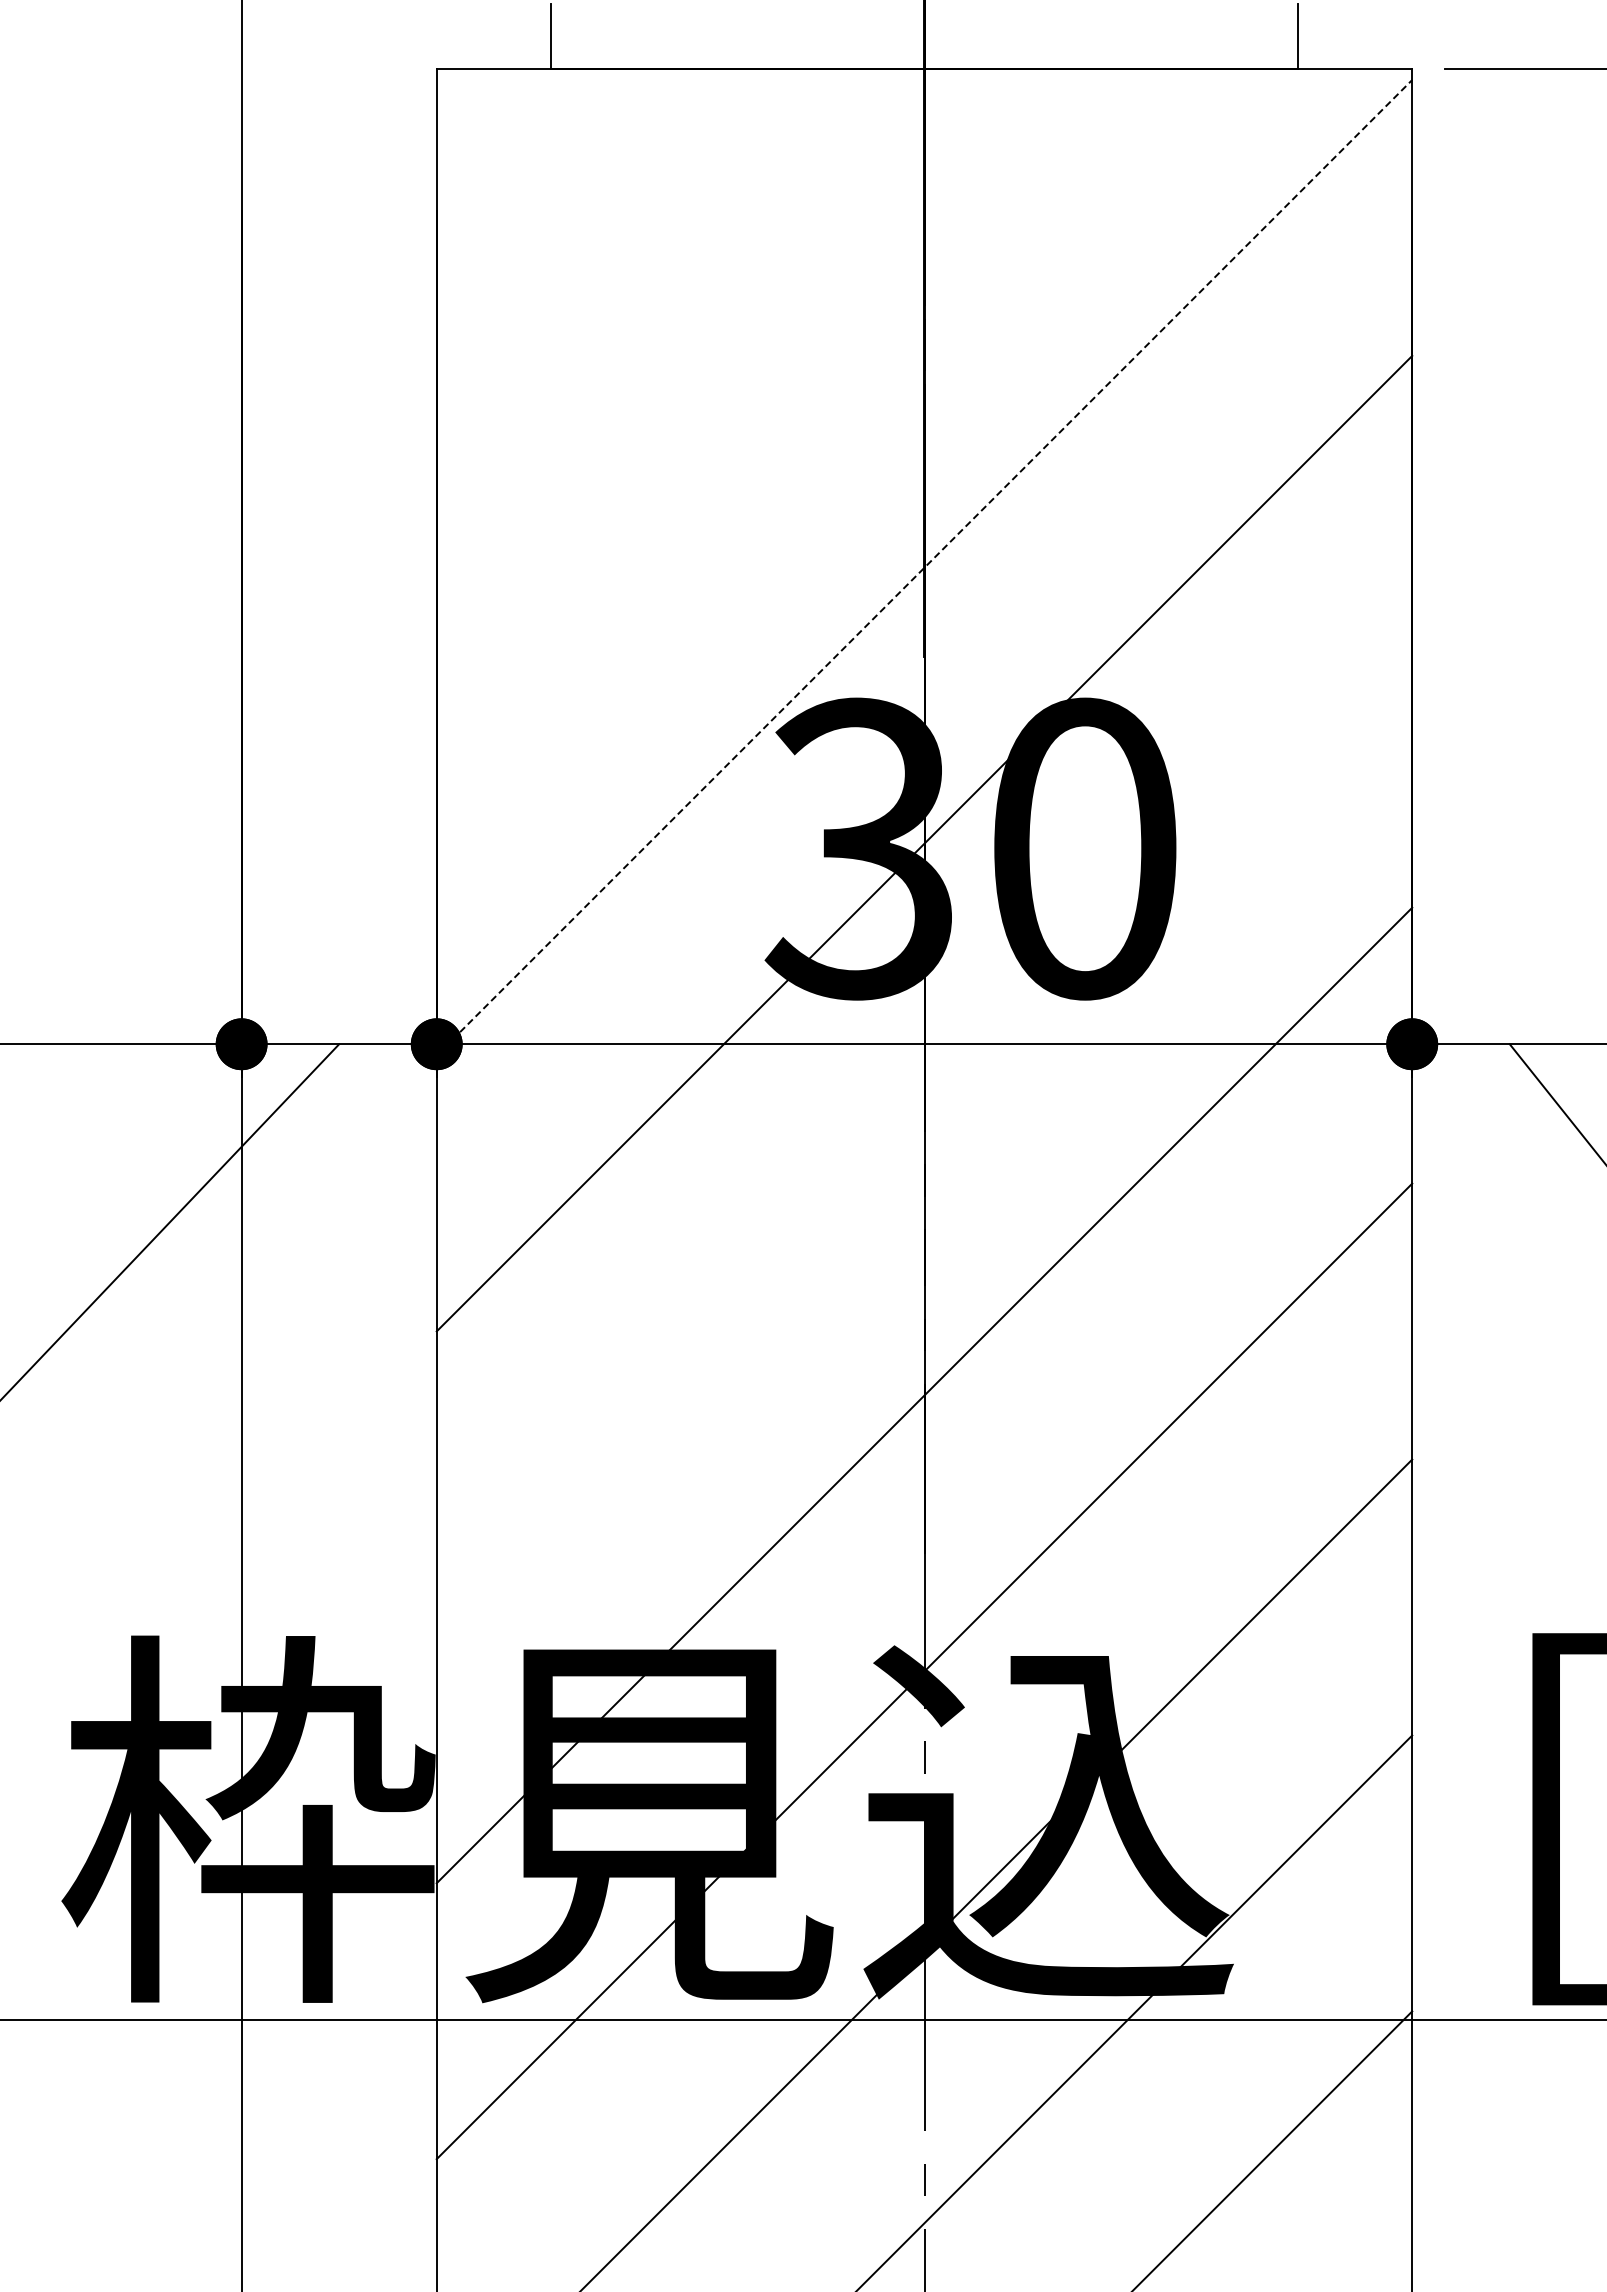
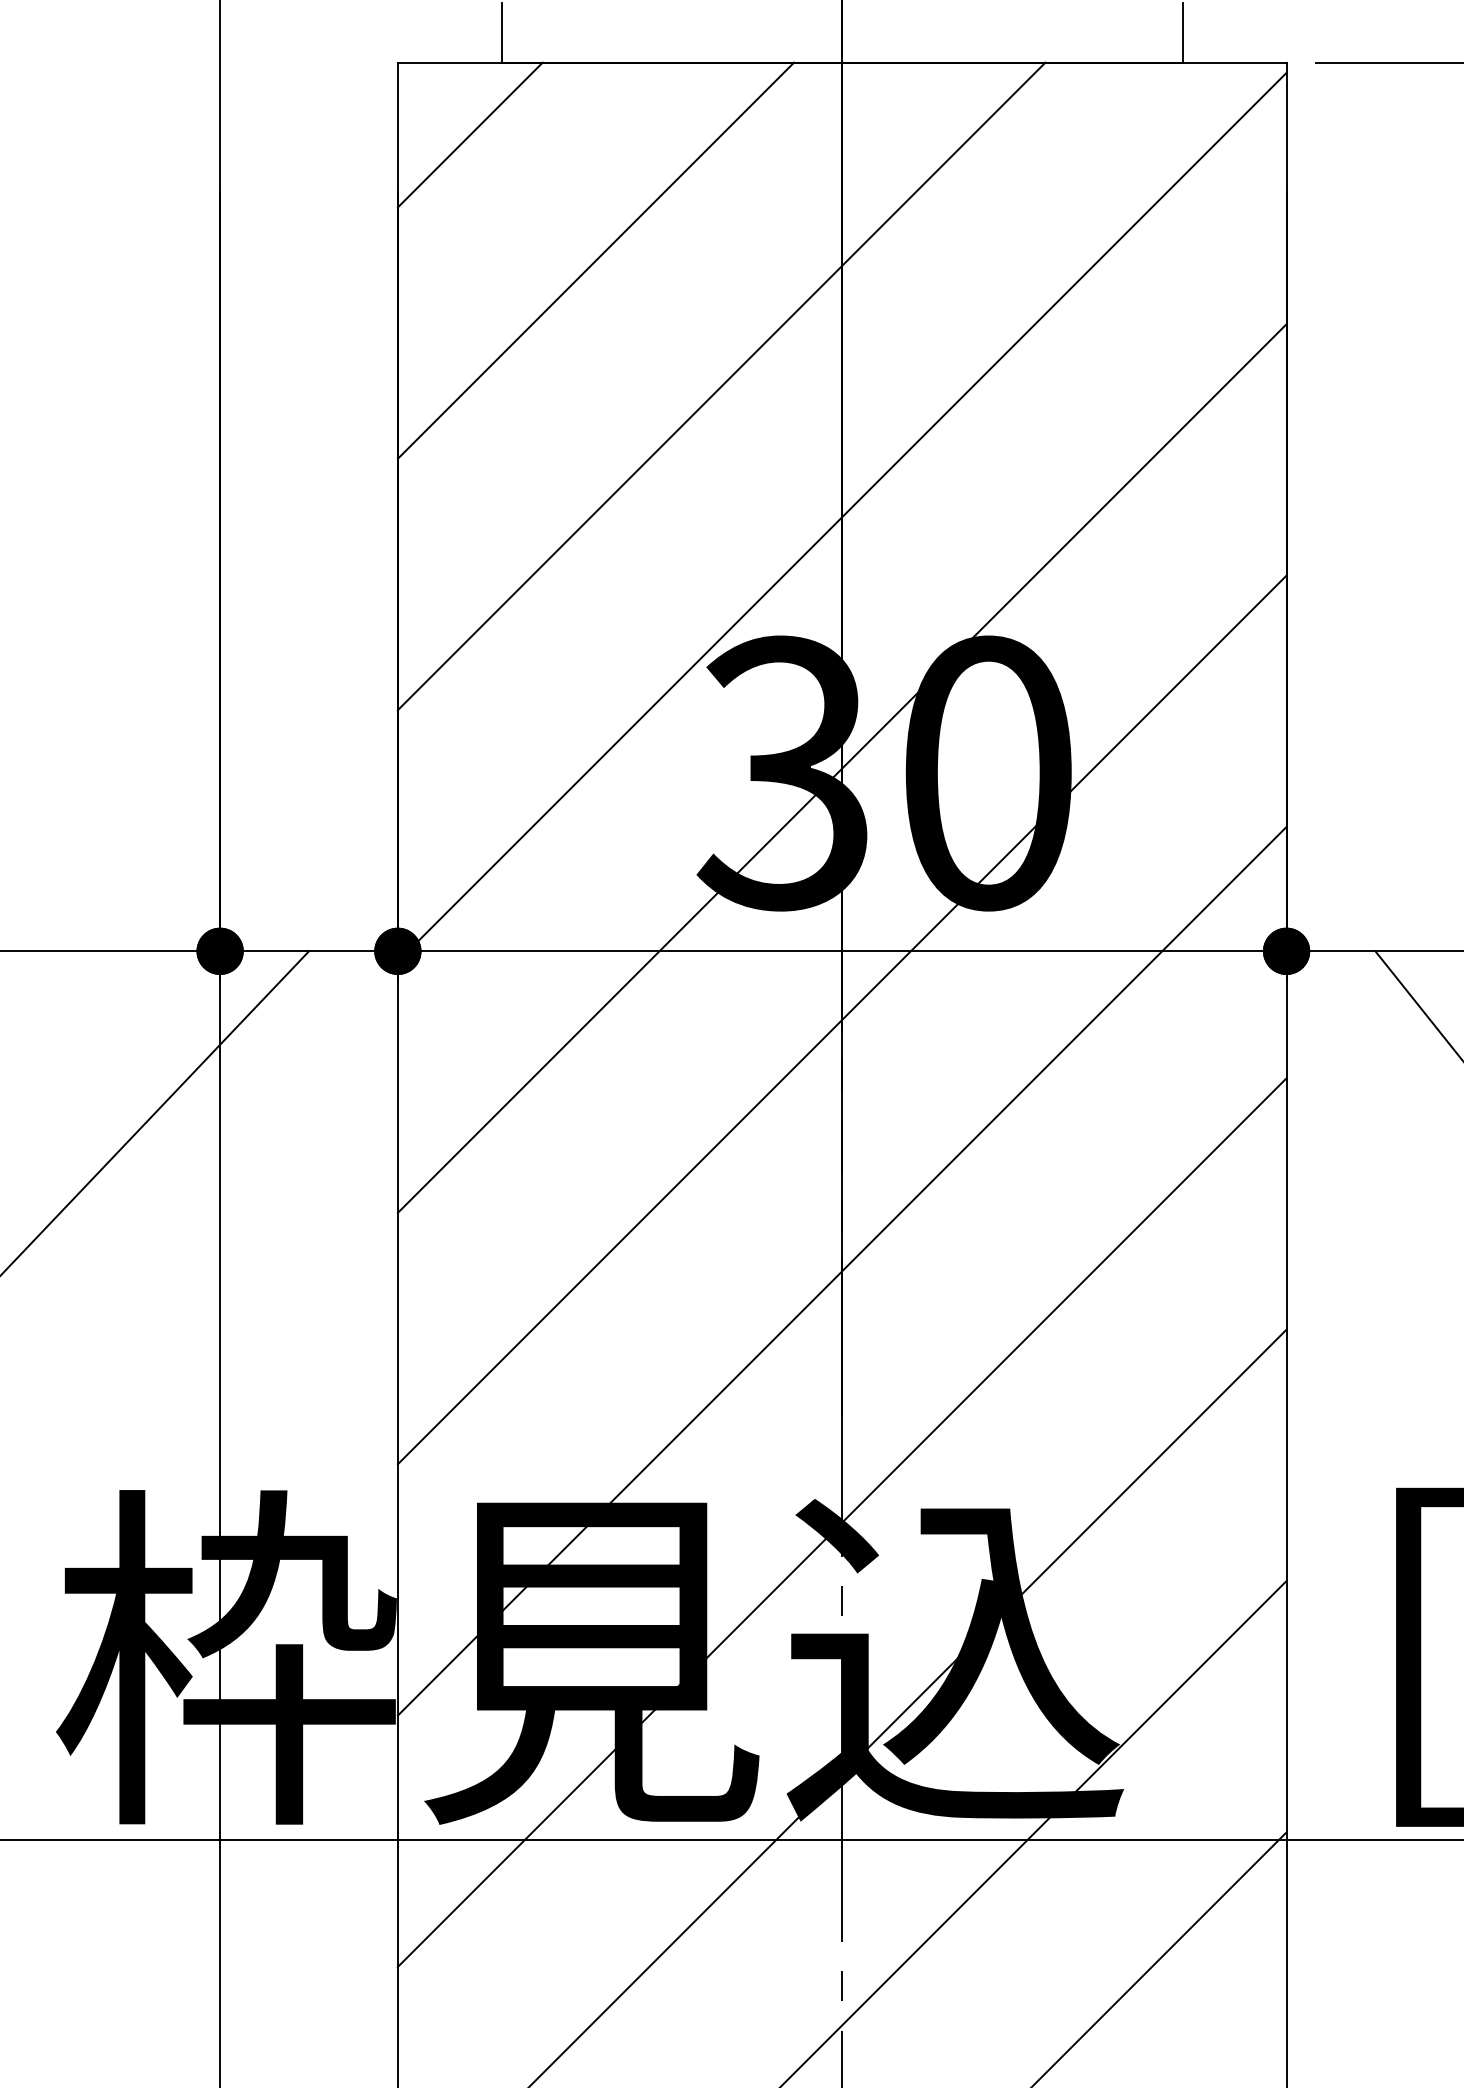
line: (515, 147) -> (469, 134), added
line: (653, 285) -> (595, 260), added
line: (791, 423) -> (721, 385), added
line: (924, 567) -> (842, 516), dashed -> solid
line: (924, 1119) -> (842, 1019), added

